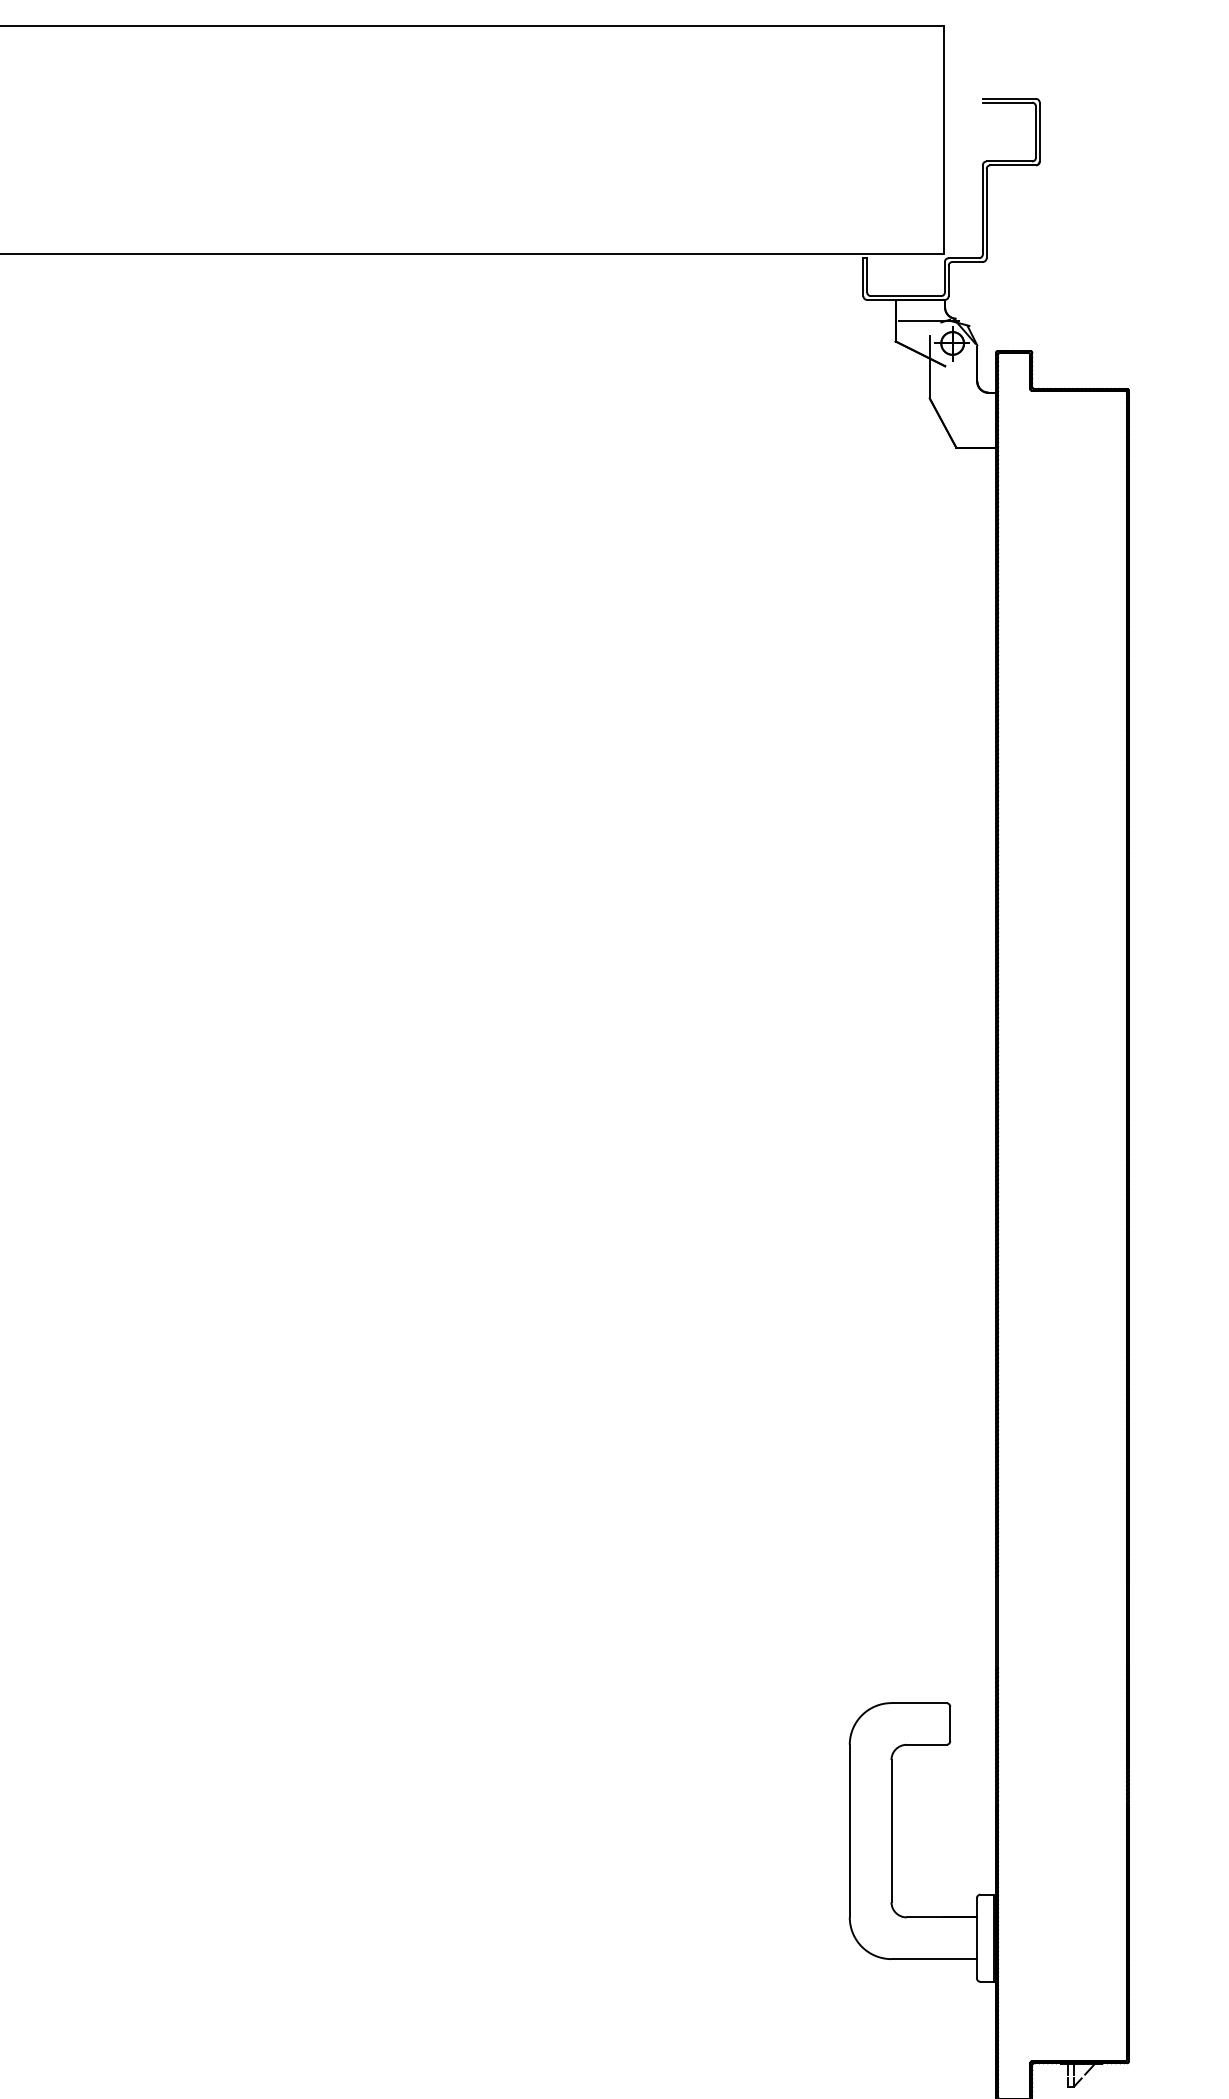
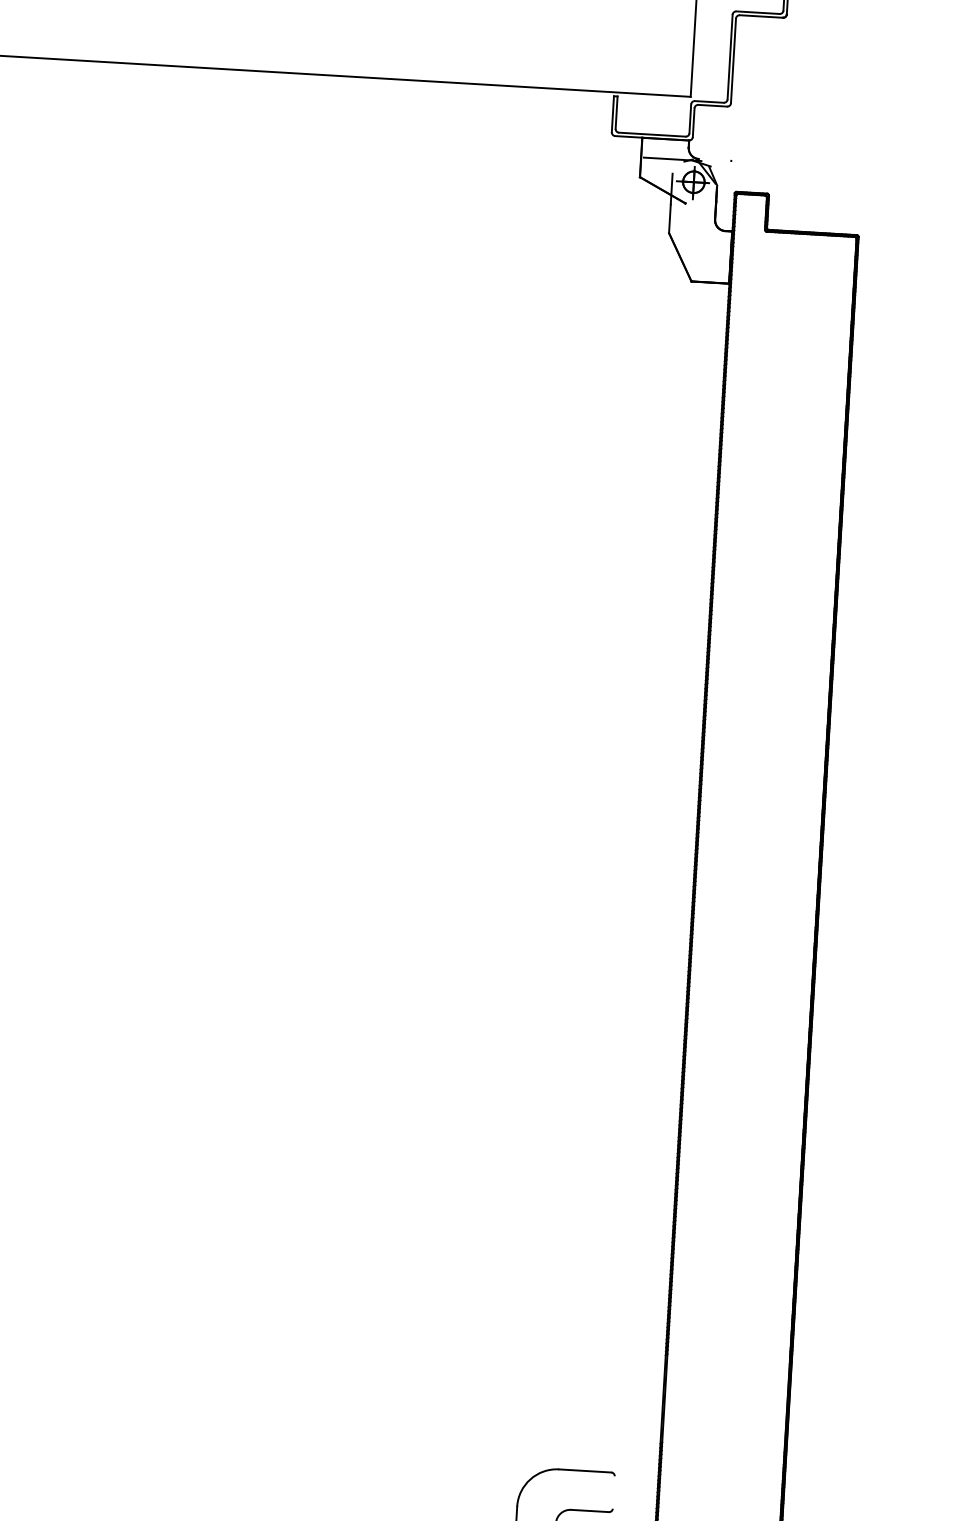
line: (950, 1723) -> (614, 1492), removed

